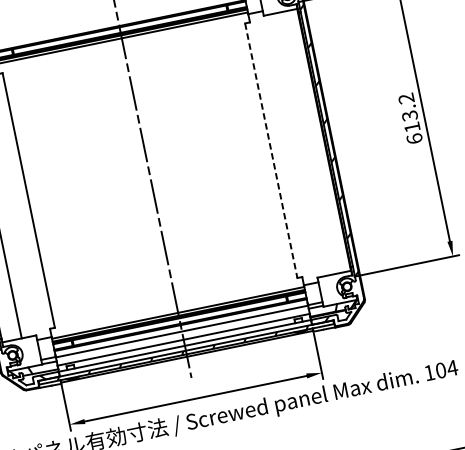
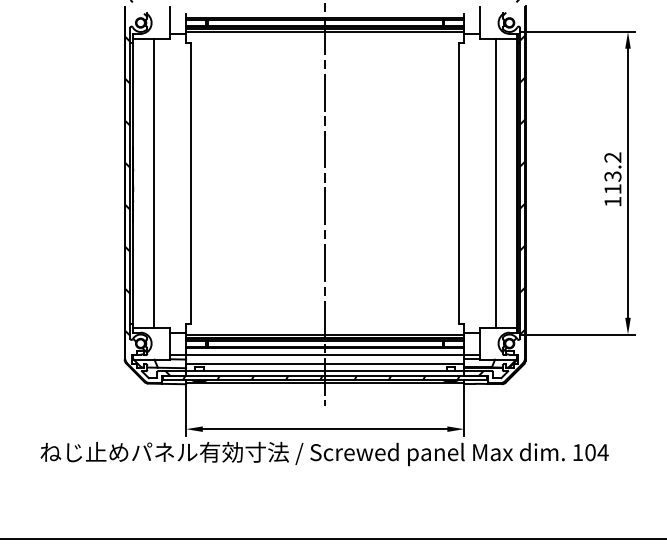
text: (414, 138) -> (612, 201), 613.2 -> 113.2
line: (304, 143) -> (495, 182), added
line: (271, 150) -> (458, 183), dashed -> solid

